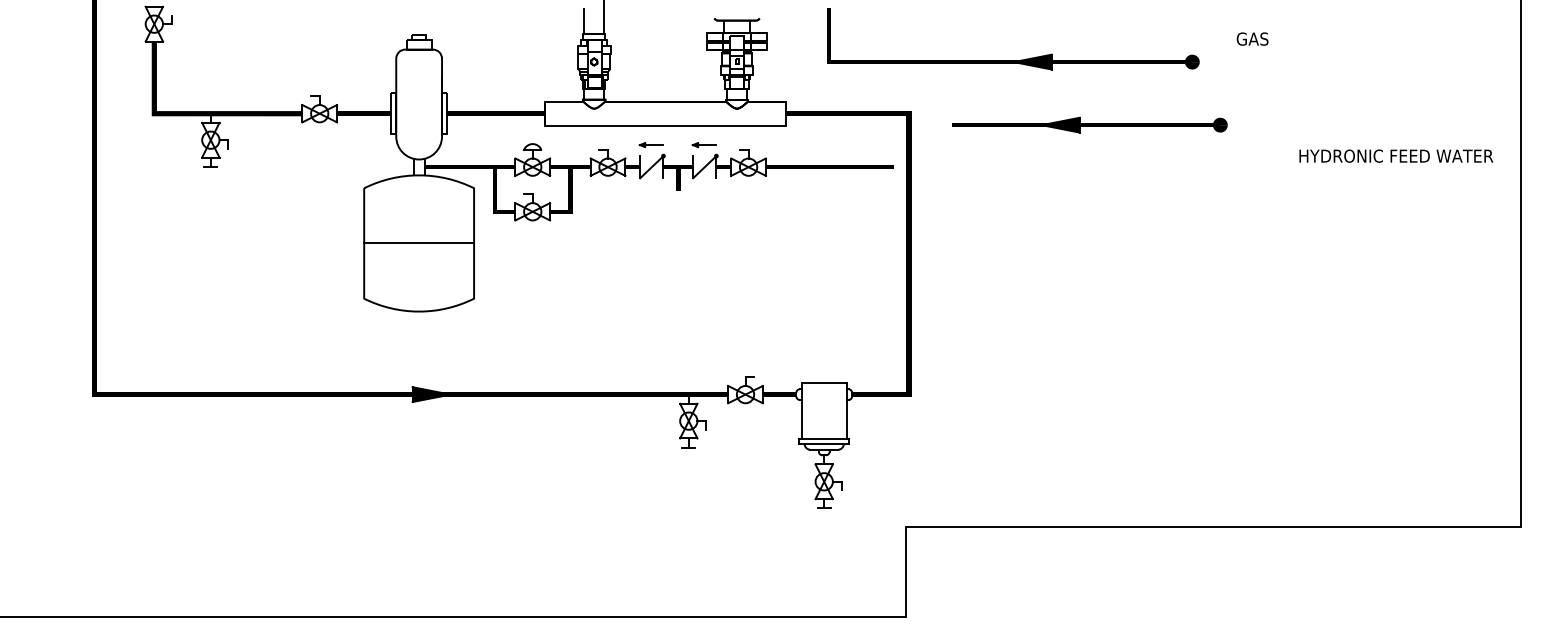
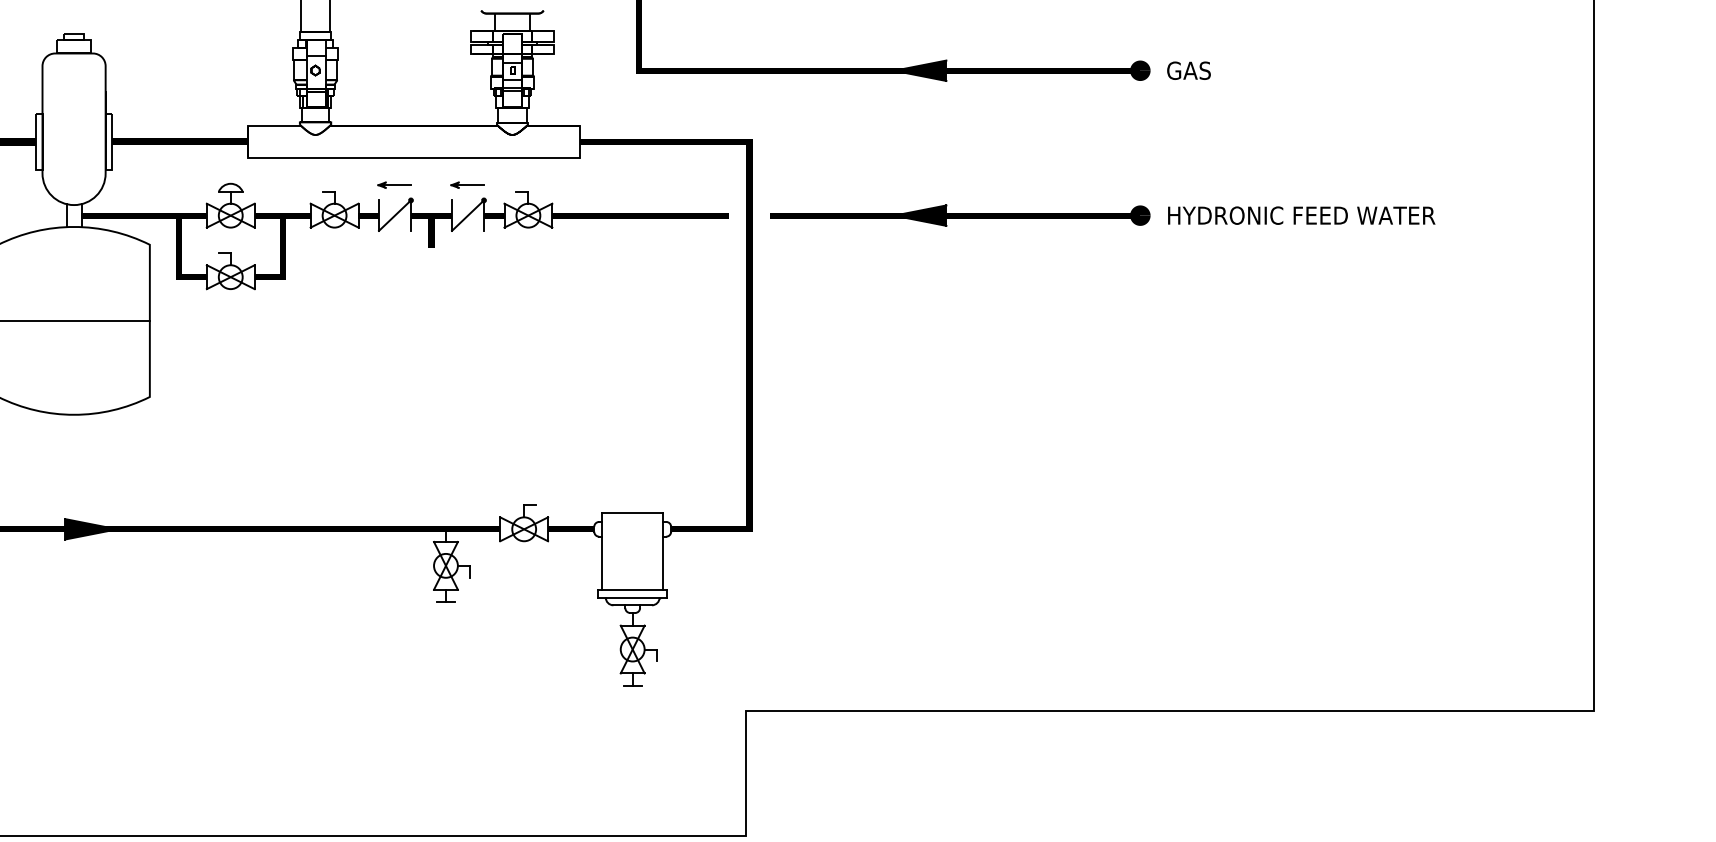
text: (1252, 38) -> (1188, 69), moved
part: (1089, 124) -> (959, 214), moved
text: (1396, 155) -> (1301, 214), moved

